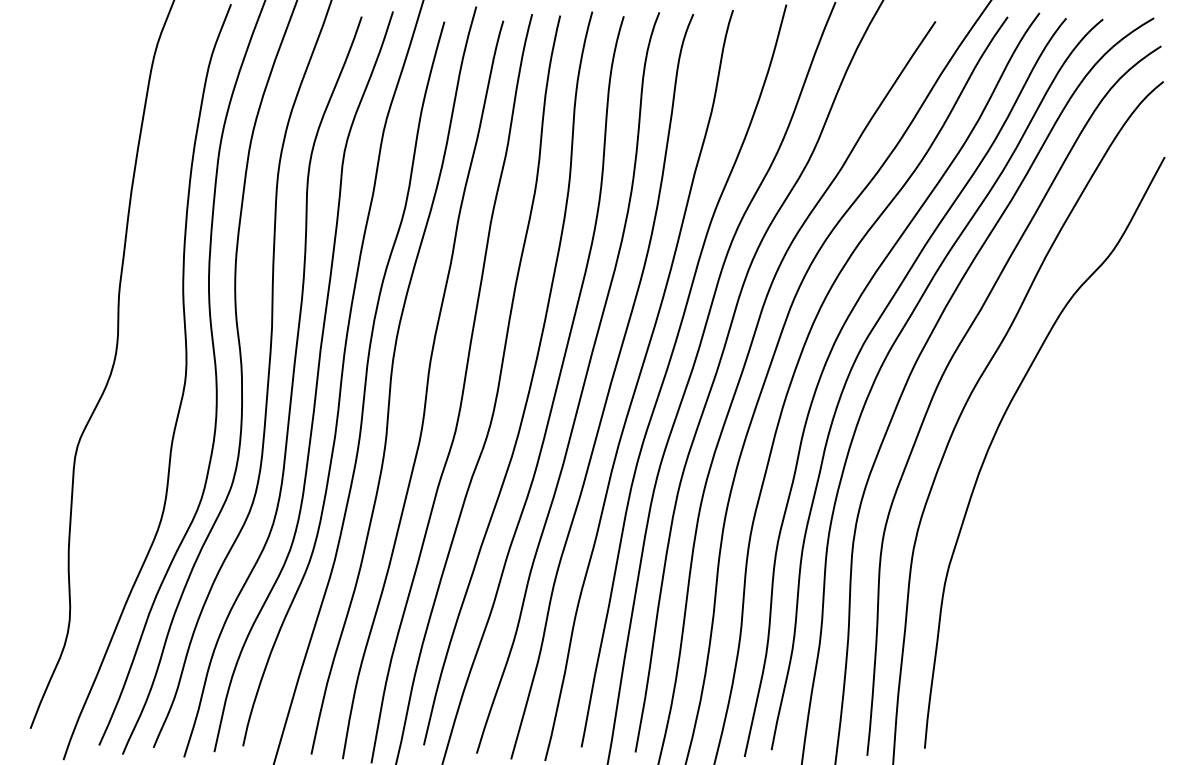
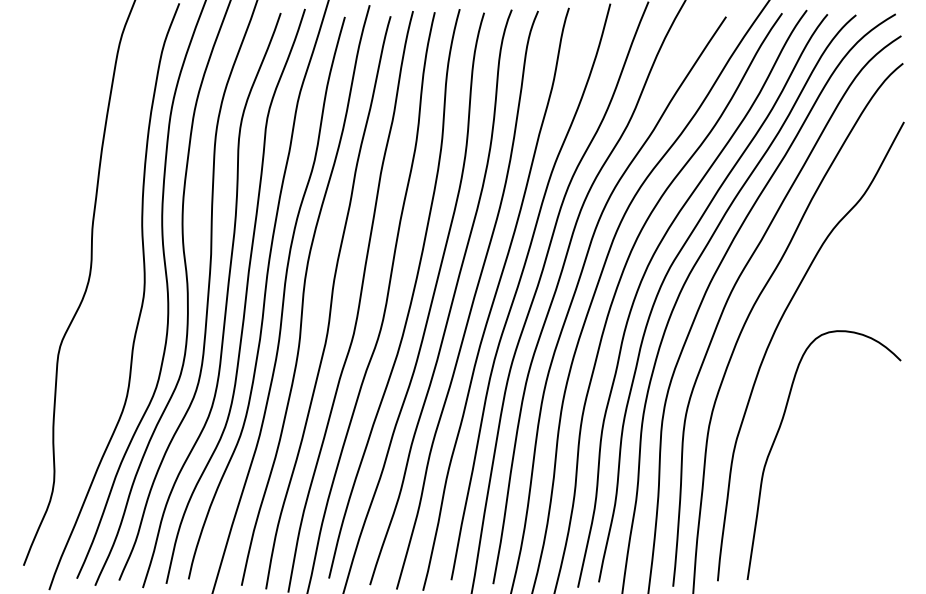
curve: (1001, 561) -> (777, 435), added

